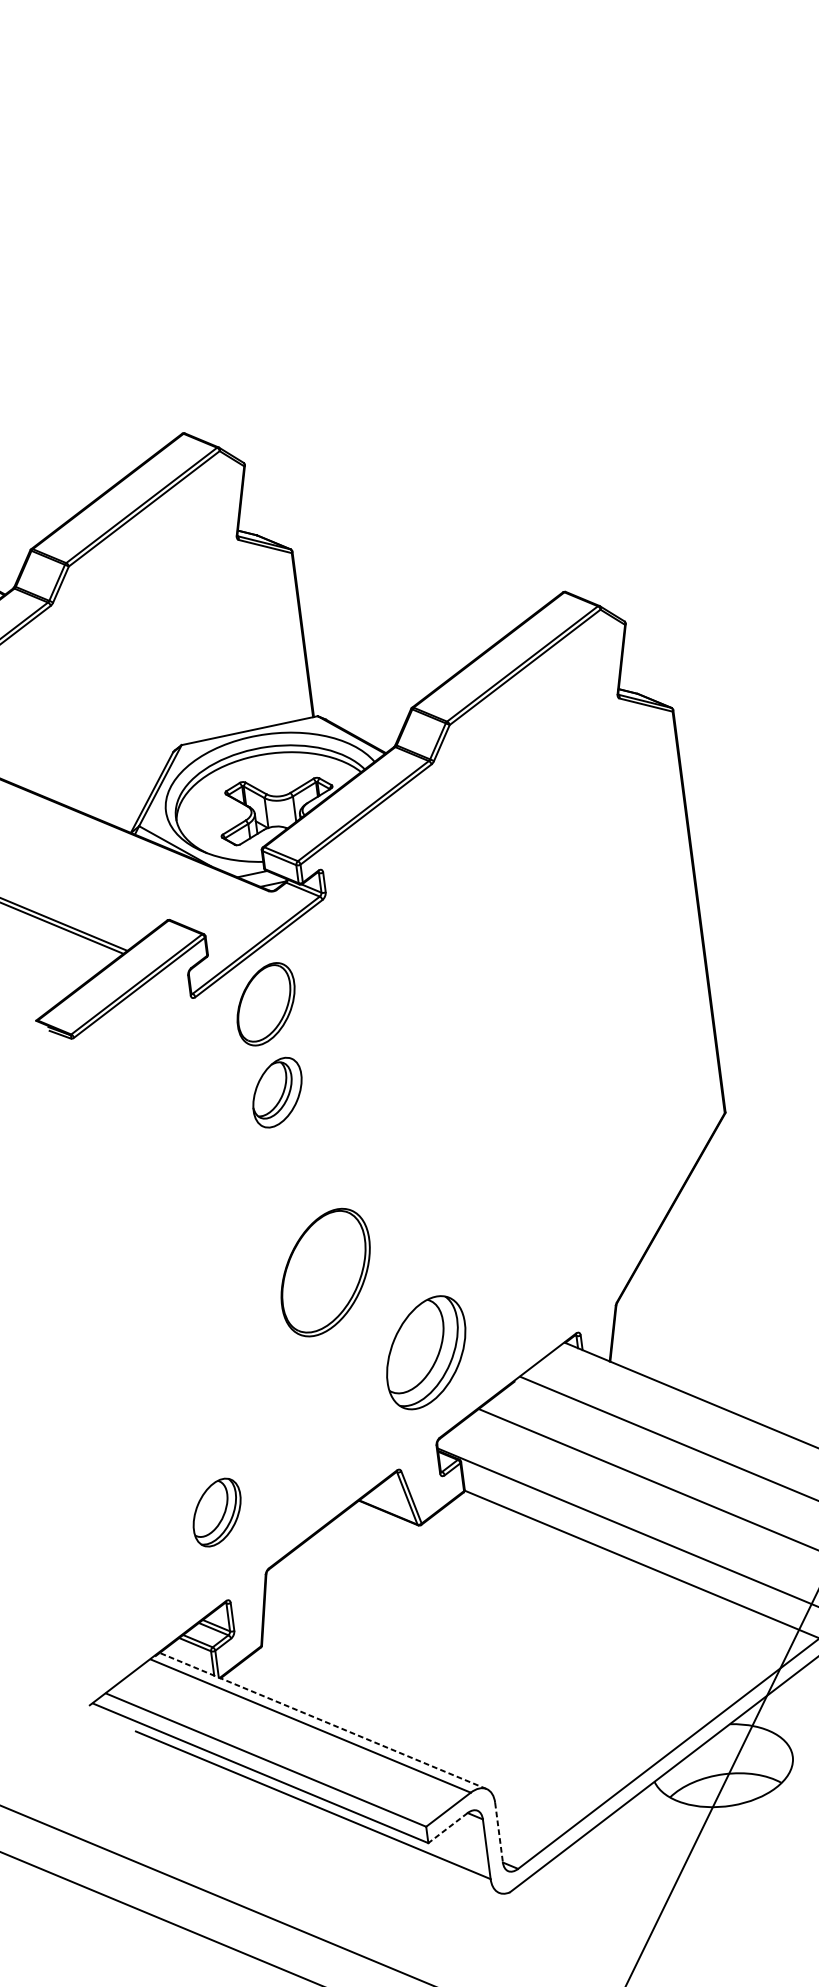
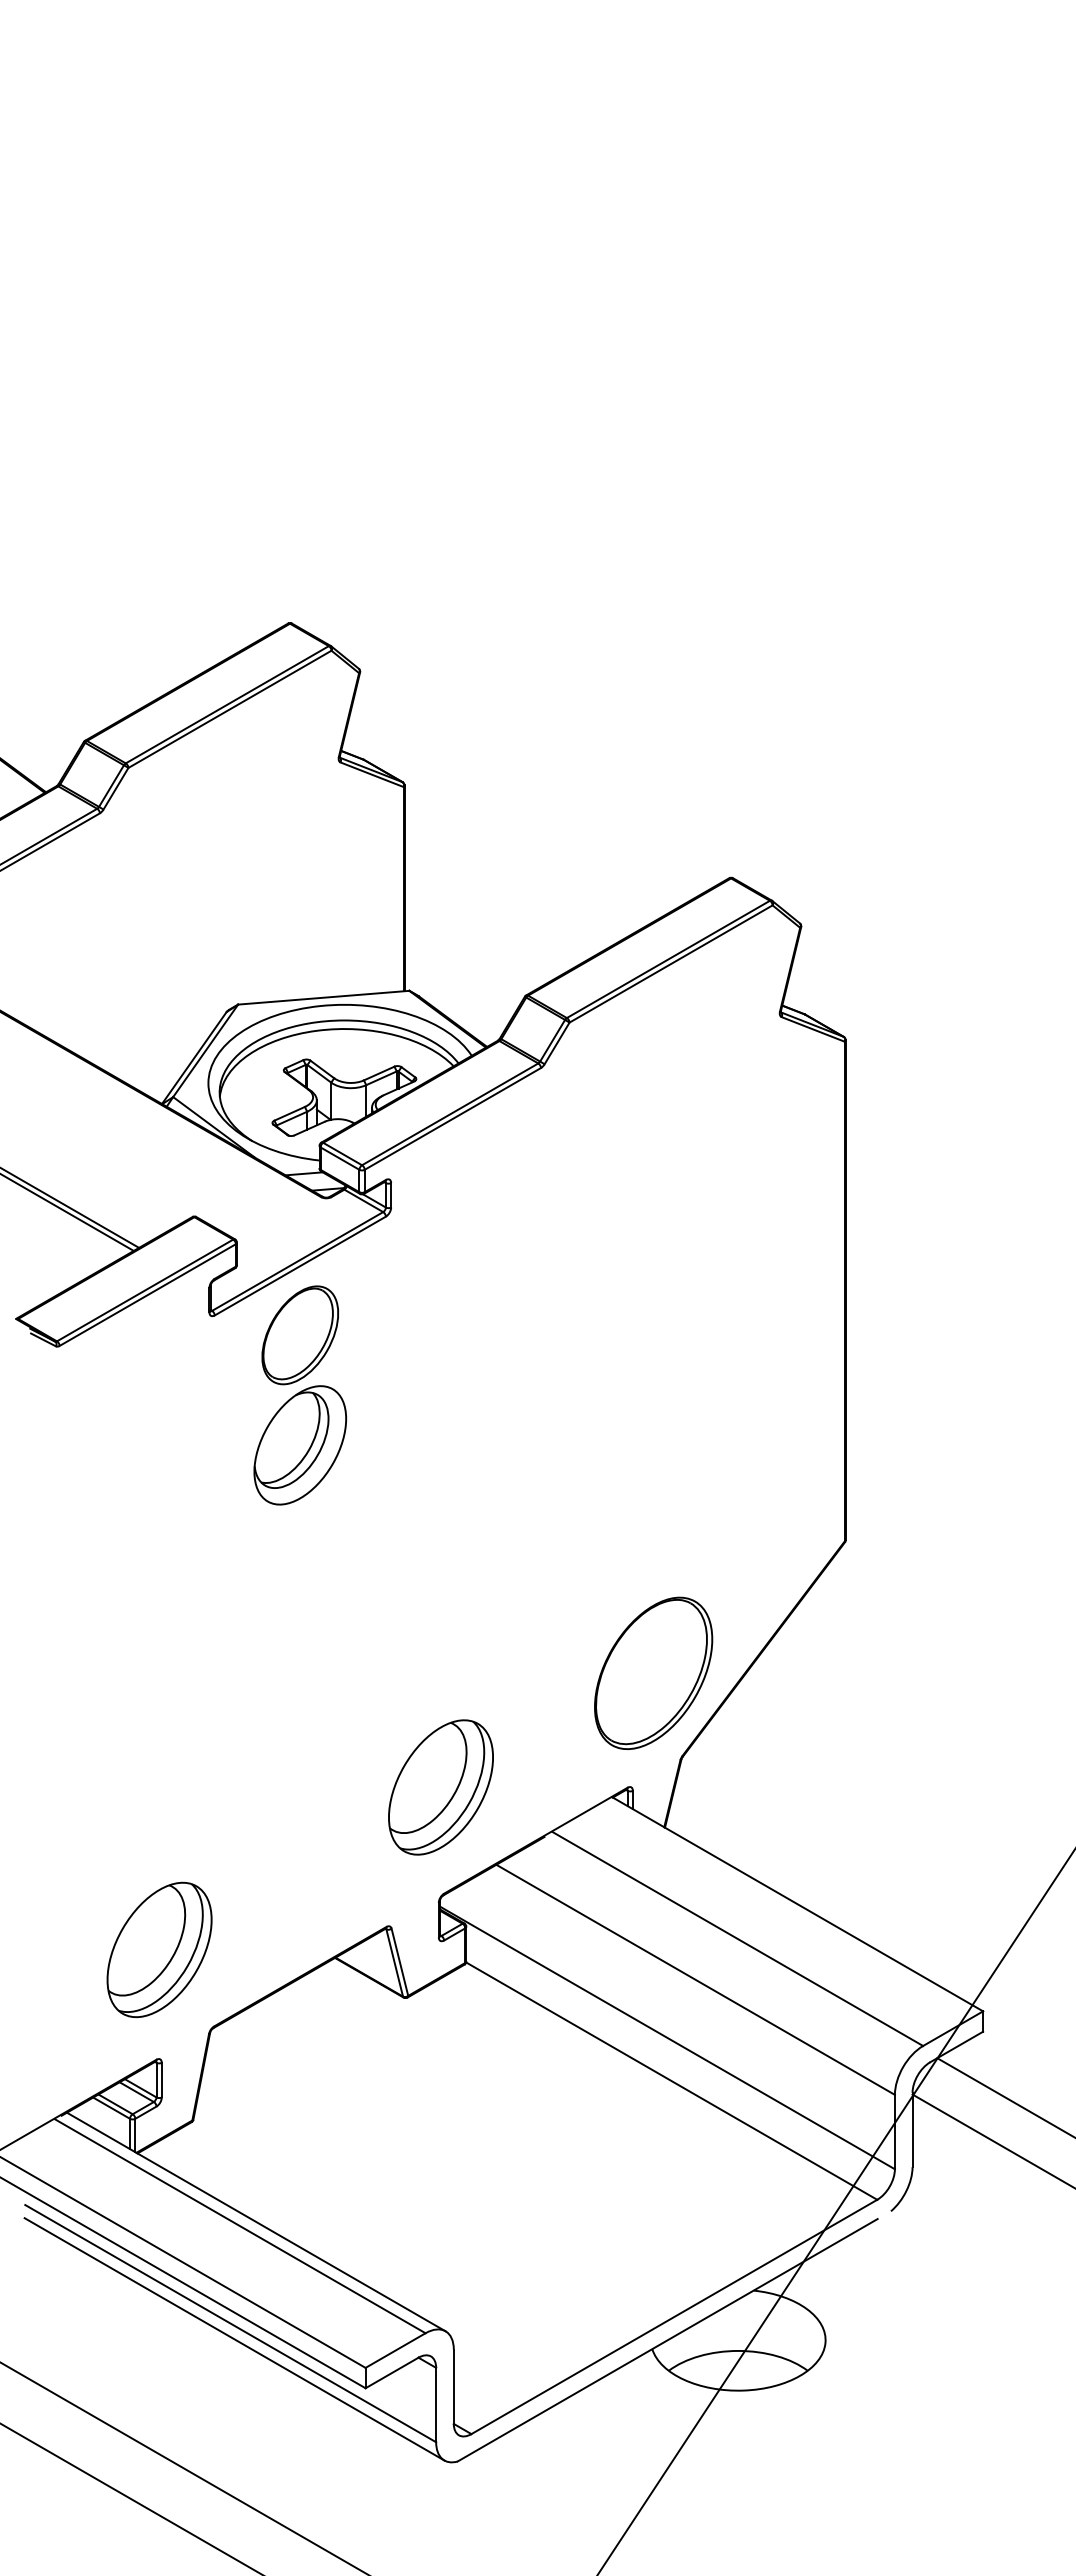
part: (276, 1092) -> (299, 1445), size x1.43
part: (325, 1271) -> (653, 1672), moved
part: (217, 1512) -> (159, 1949), size x1.67
line: (323, 1720) -> (256, 2221), dashed -> solid
line: (317, 1817) -> (234, 2339), added
line: (448, 1827) -> (392, 2372), dashed -> solid
line: (498, 1833) -> (453, 2387), dashed -> solid

